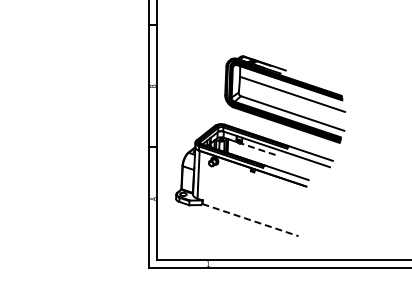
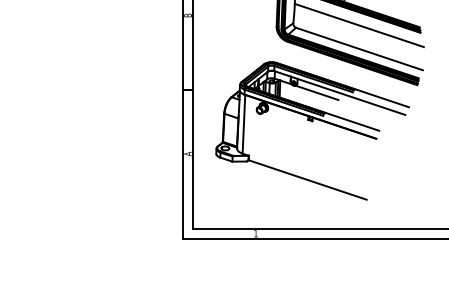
line: (257, 149) -> (316, 93), dashed -> solid
line: (250, 220) -> (307, 180), dashed -> solid

